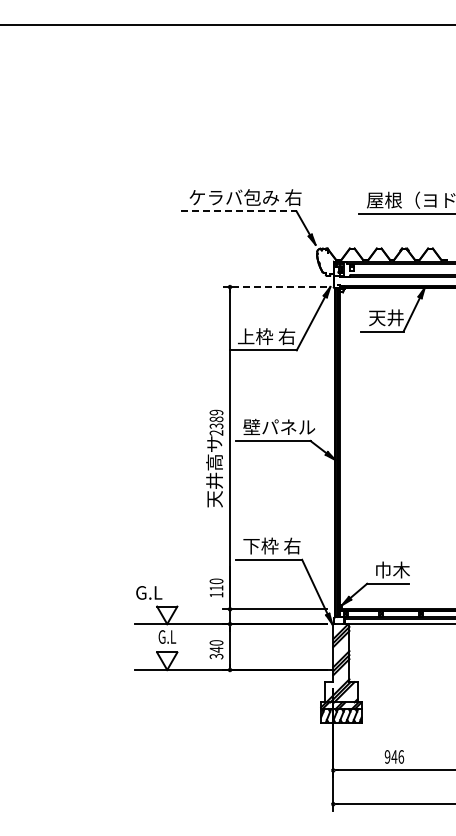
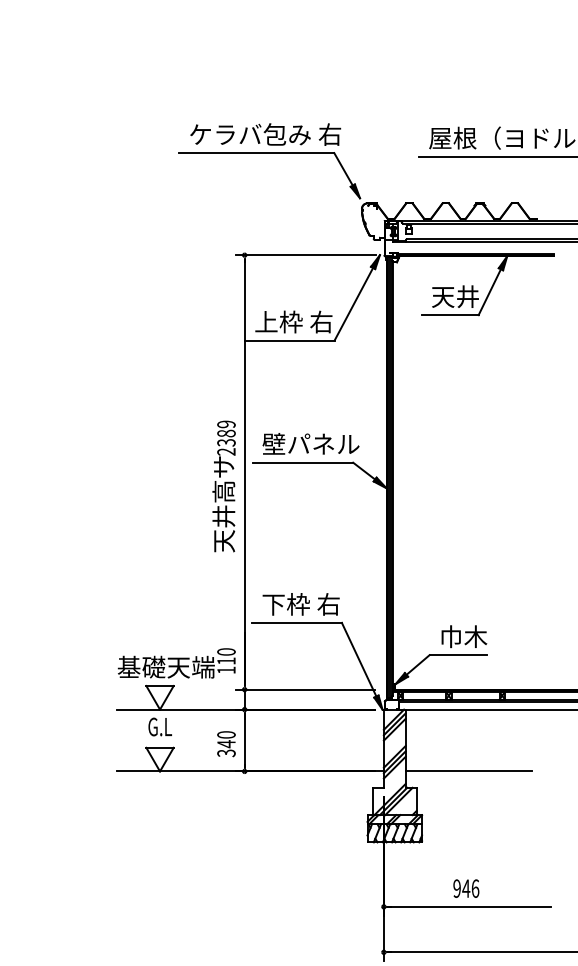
line: (238, 211) -> (256, 153), dashed -> solid
line: (275, 287) -> (305, 255), dashed -> solid
text: (171, 592) -> (165, 666), G.L -> 基礎天端
line: (396, 670) -> (469, 772), added

